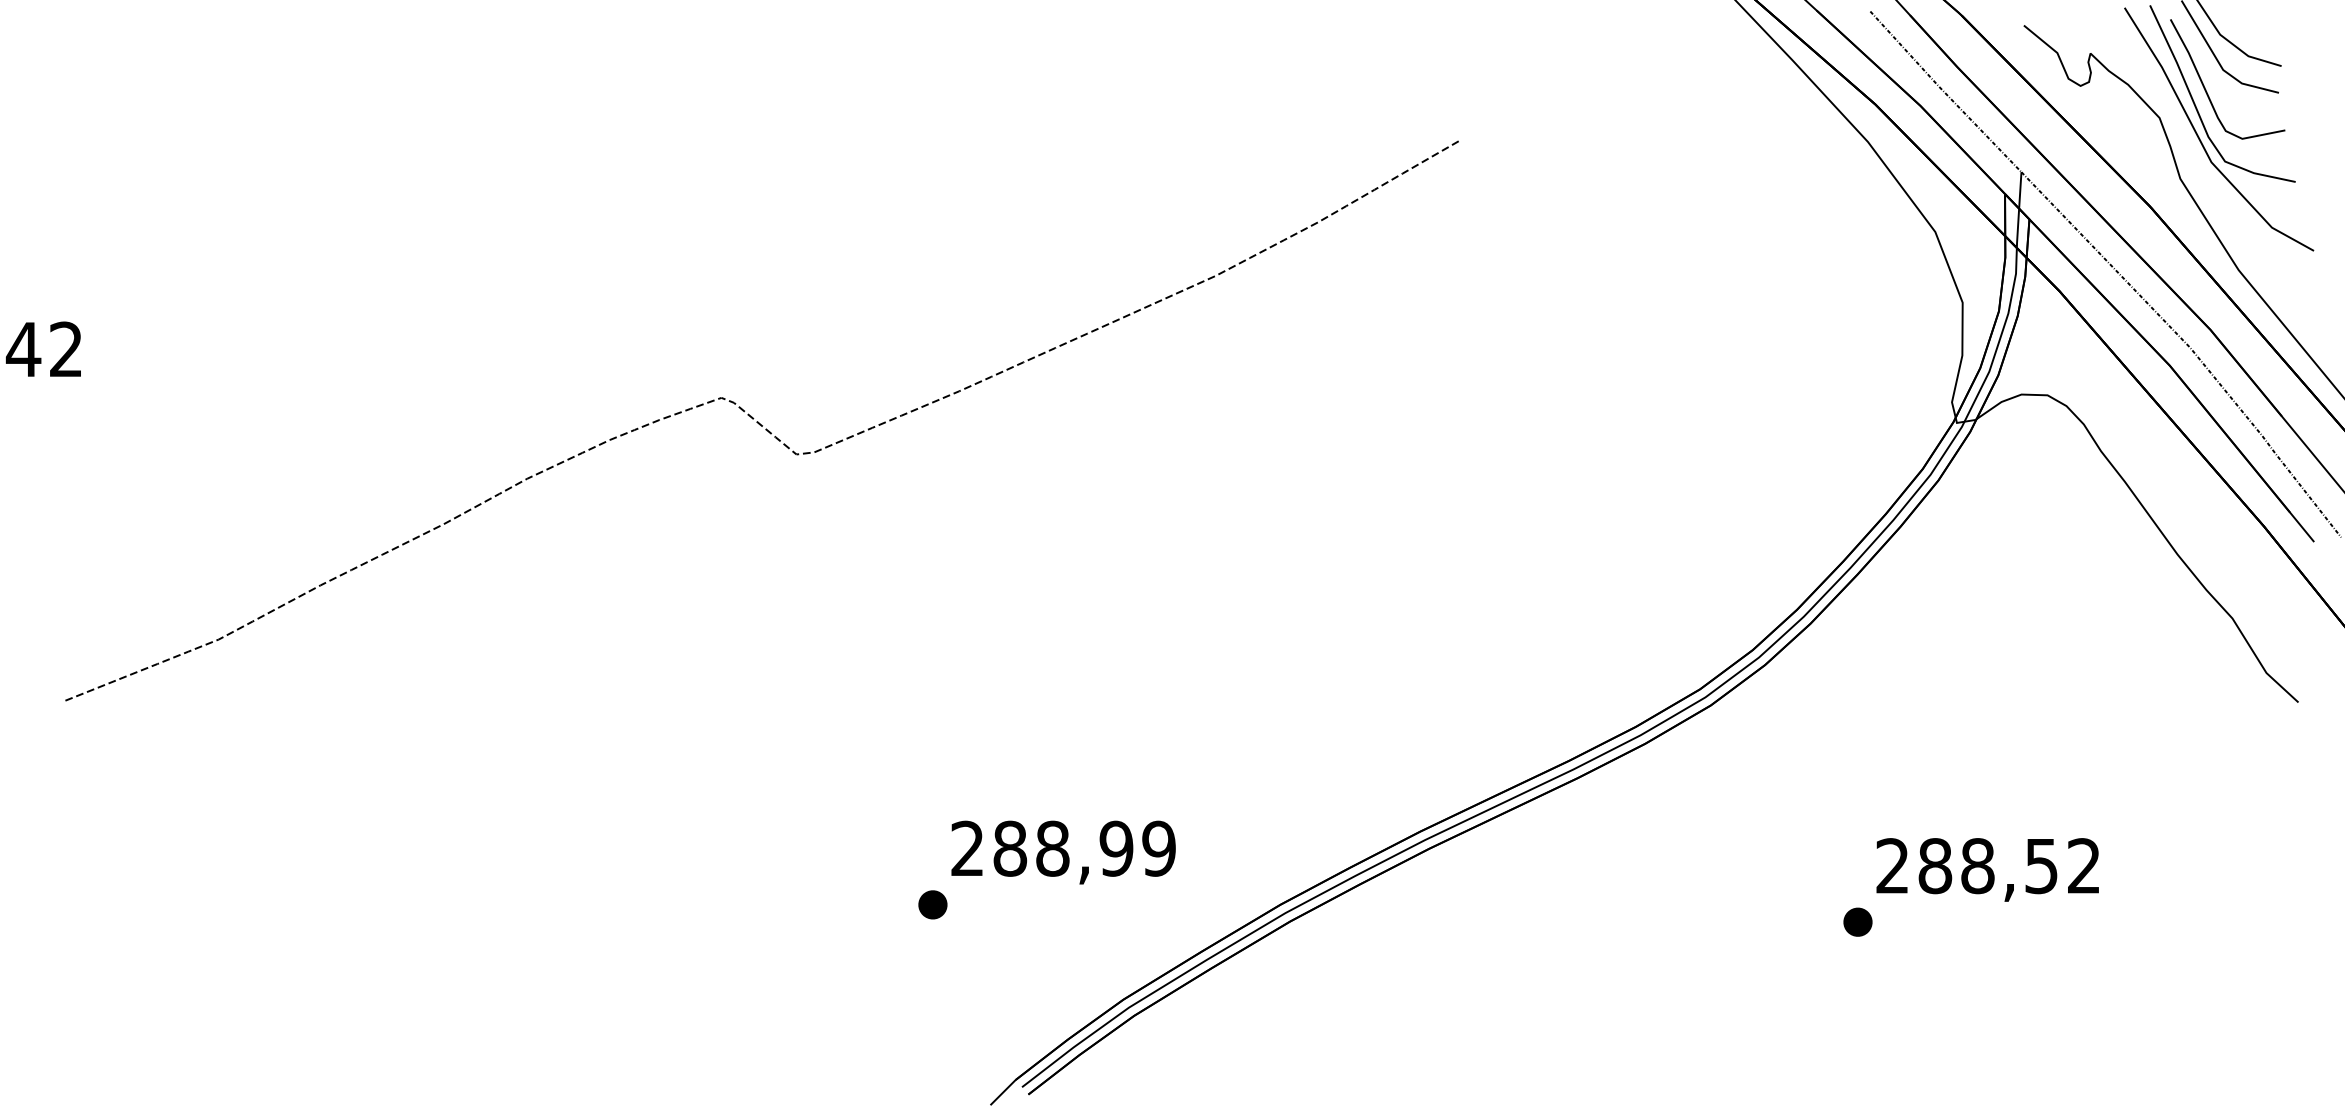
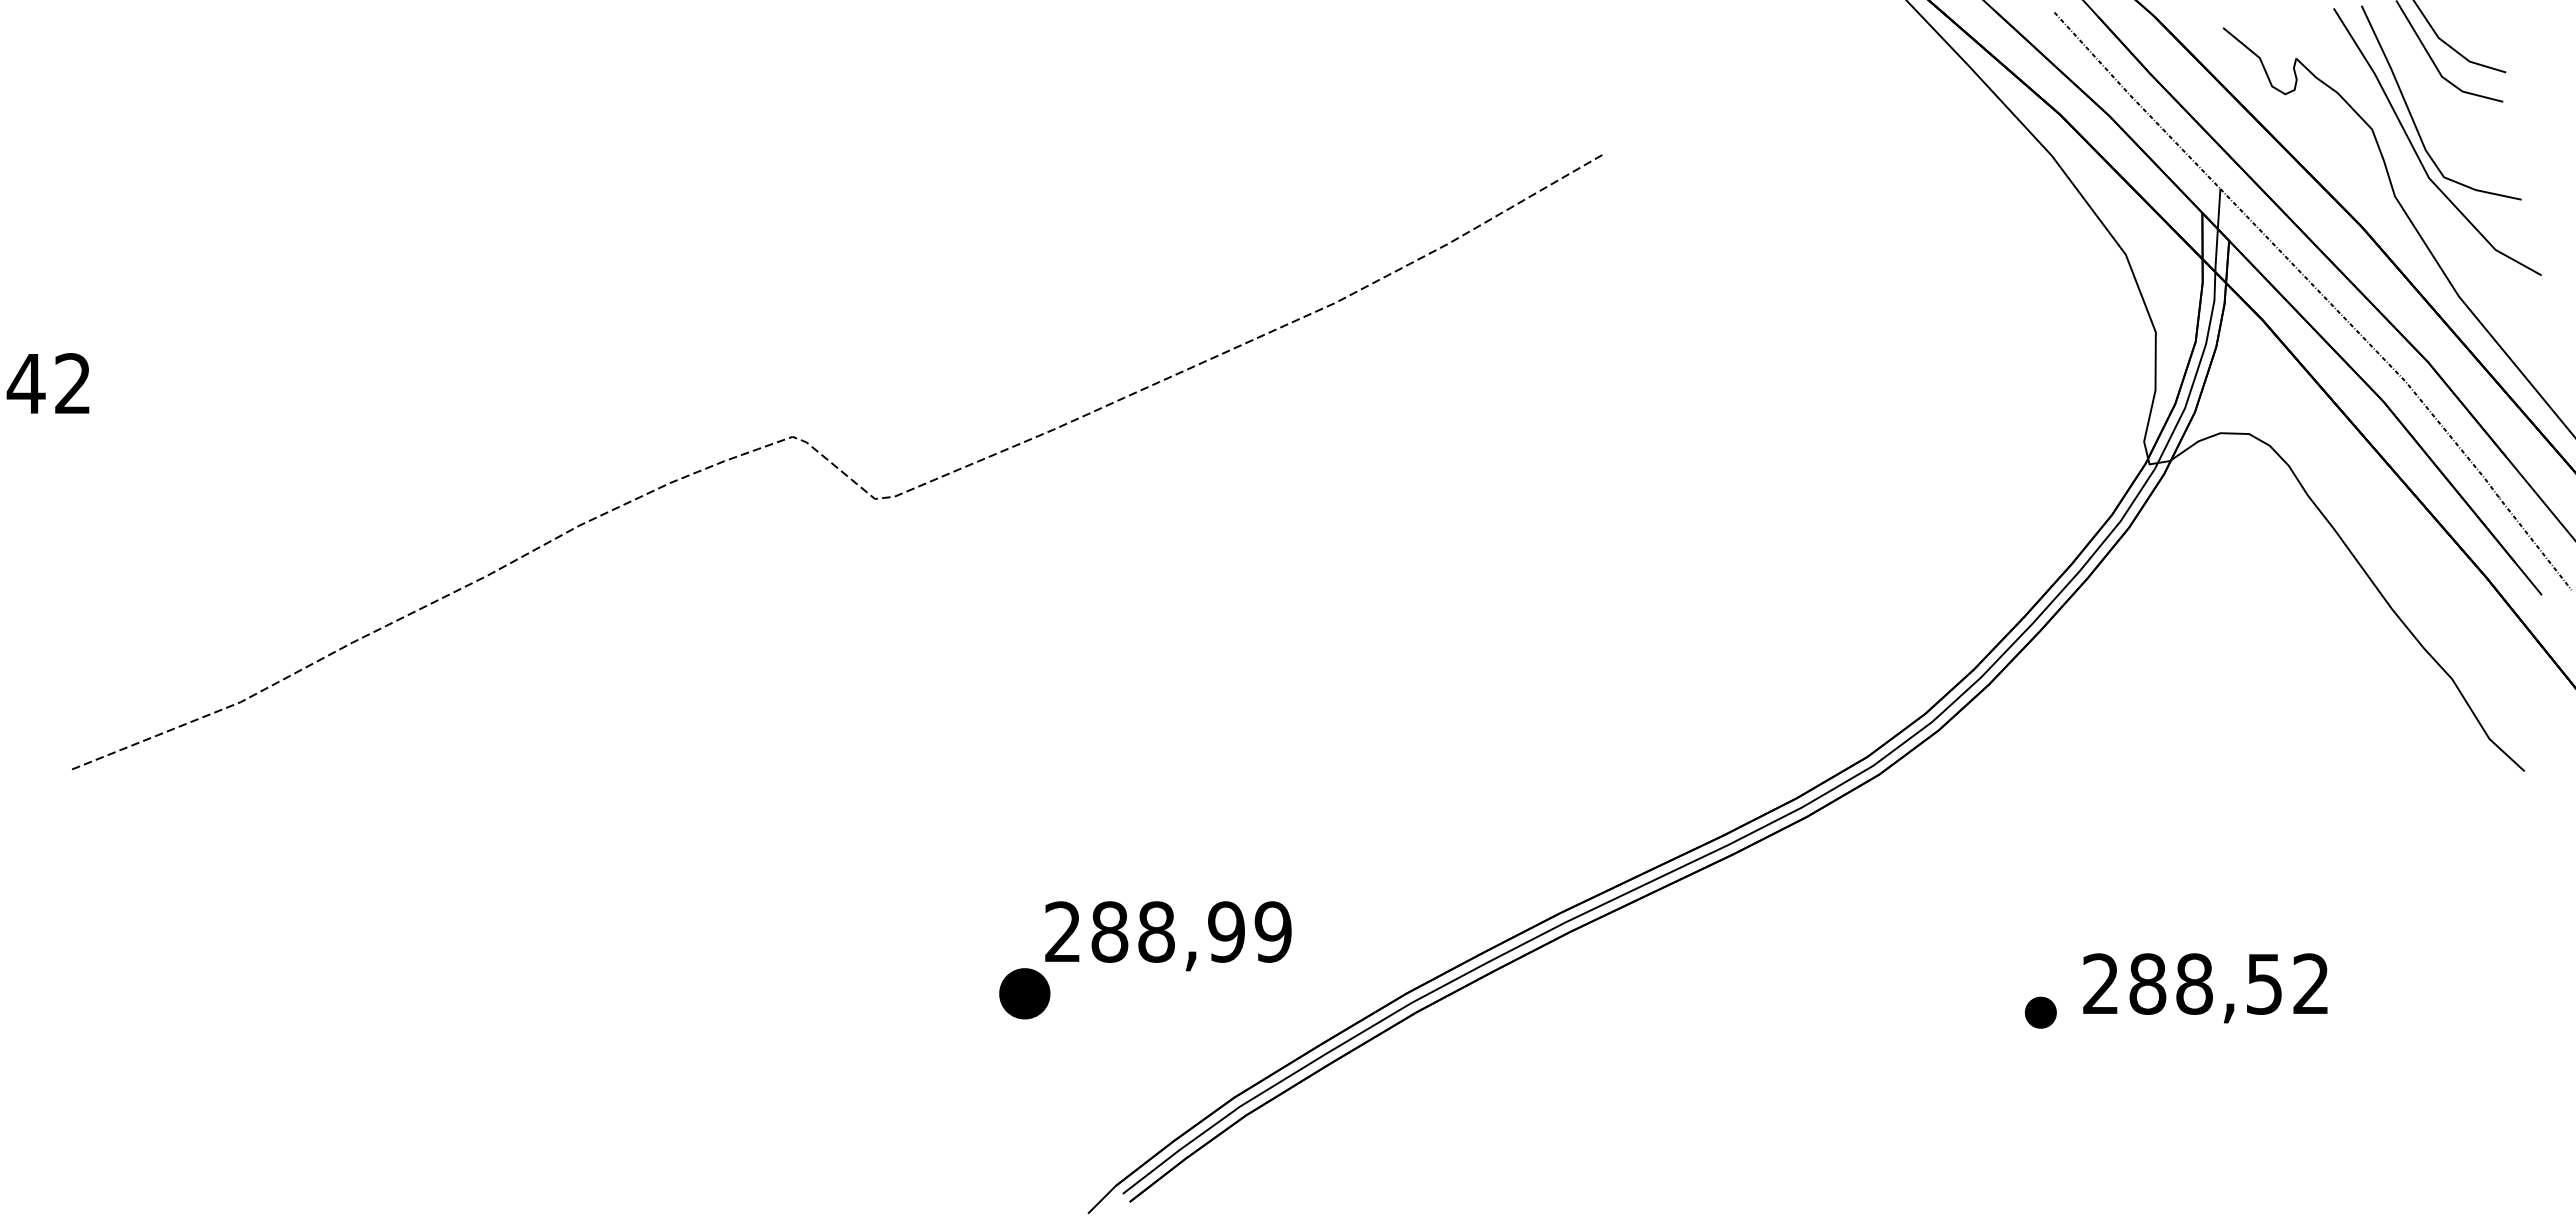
part: (2206, 89) -> (2423, 98), removed
text: (1987, 870) -> (2205, 988), moved
part: (932, 904) -> (1024, 993), size x1.6

